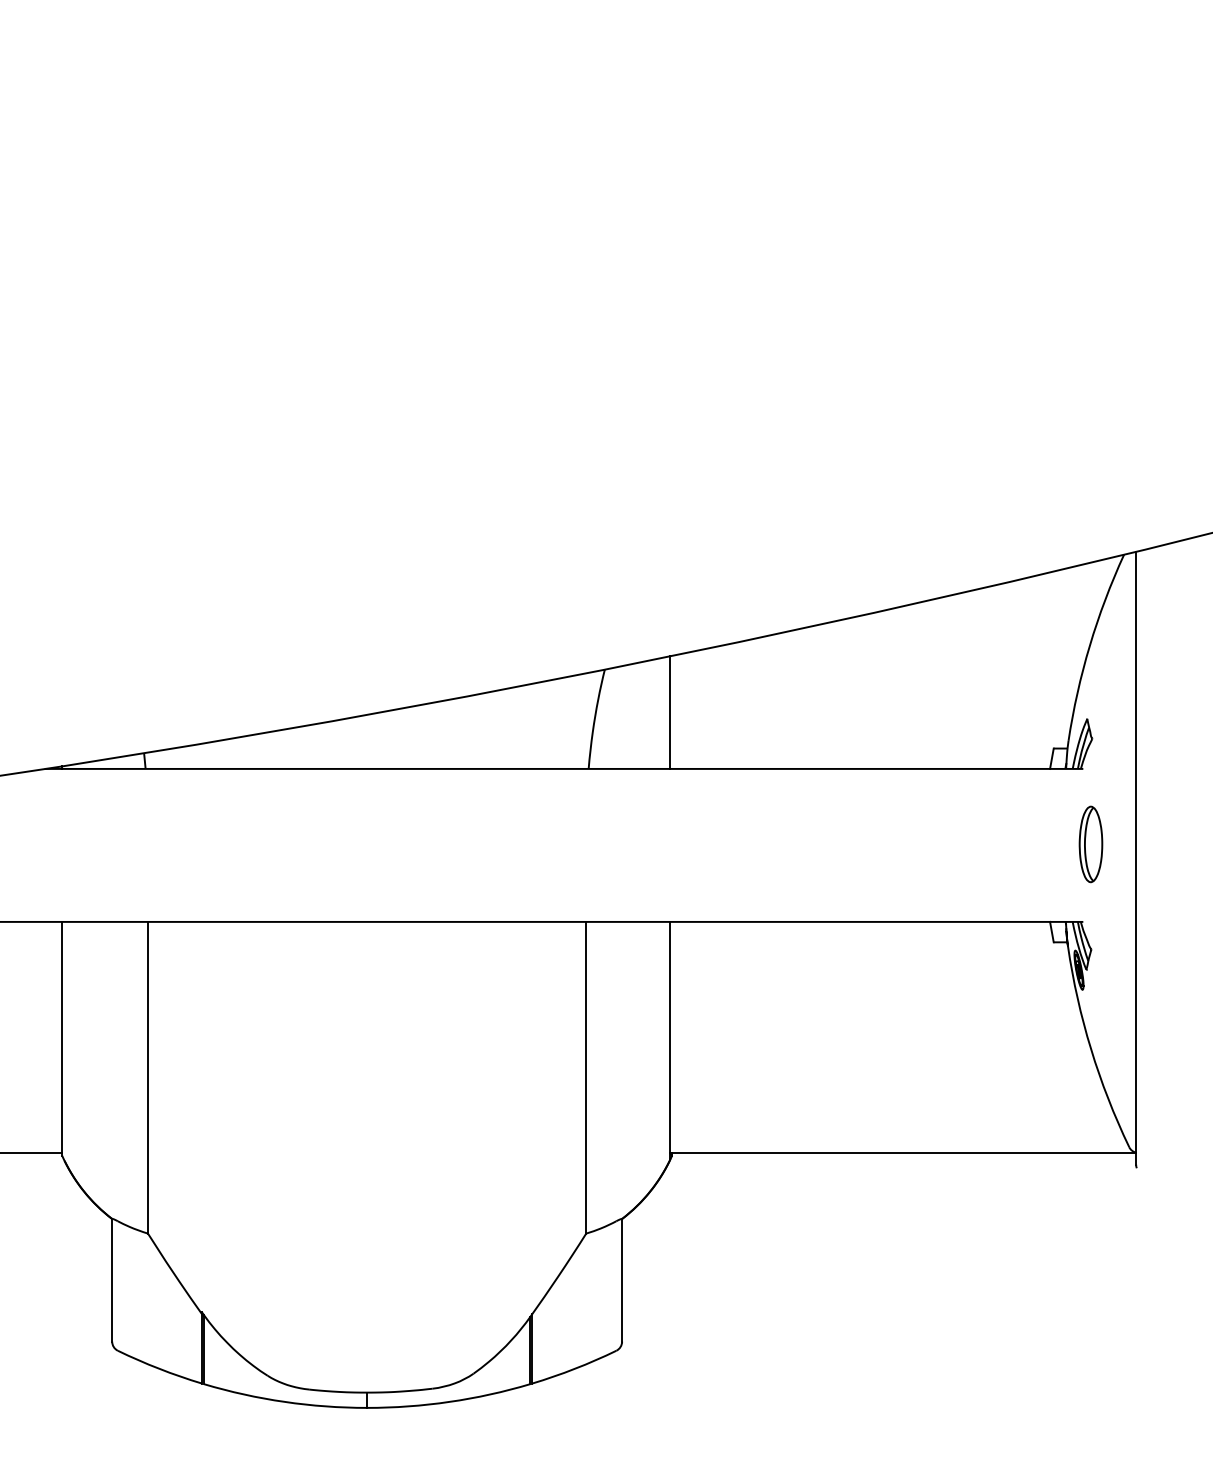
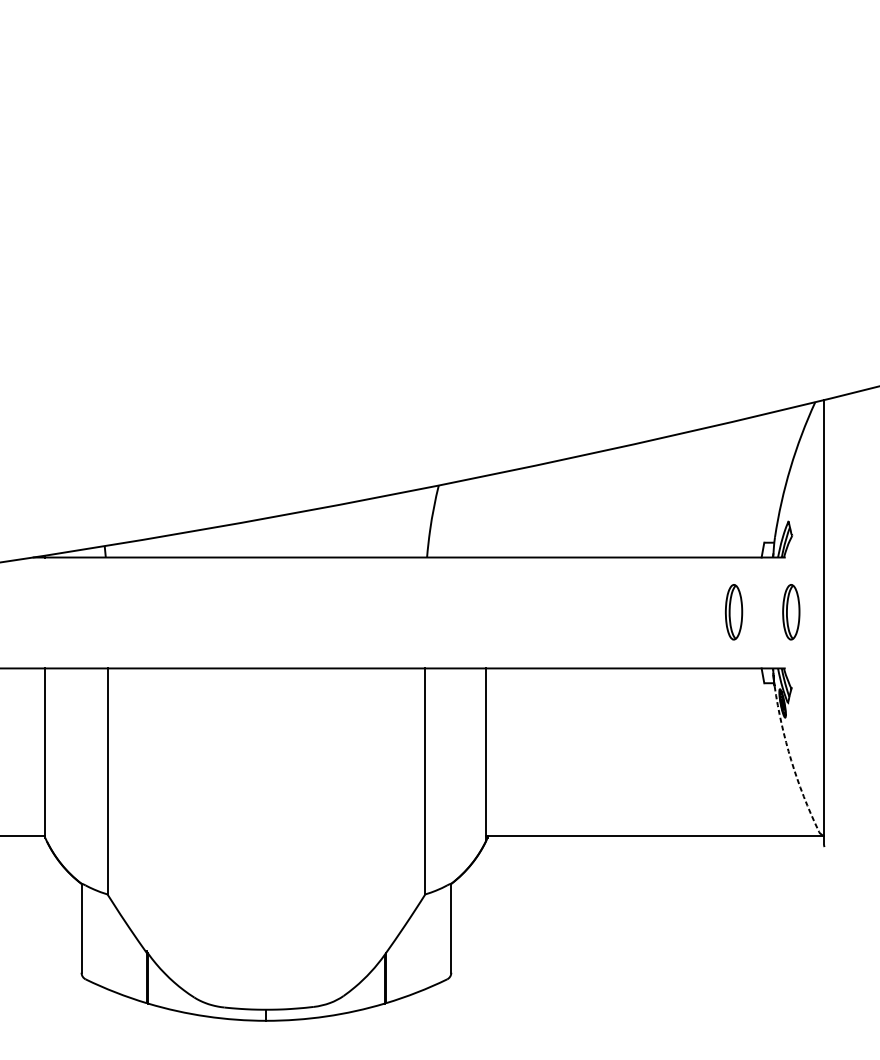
line: (670, 712) -> (486, 516), removed
part: (1011, 844) -> (733, 612), added
arc: (1091, 1049) -> (791, 760), solid -> dashed

